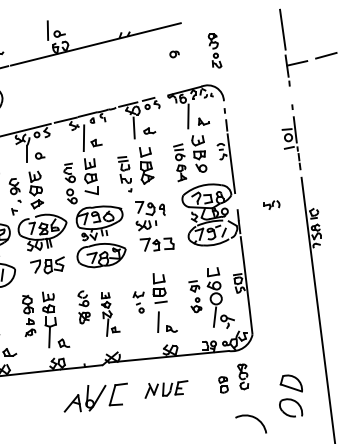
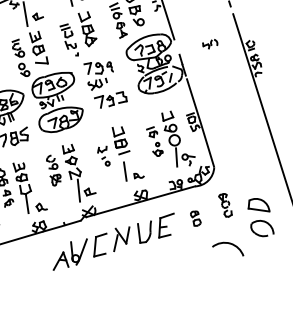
part: (110, 314) -> (79, 172), size x1.43
part: (243, 376) -> (225, 205), moved
part: (166, 389) -> (143, 232), size x1.67

